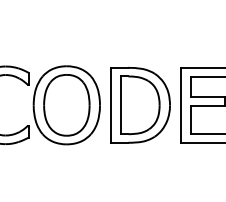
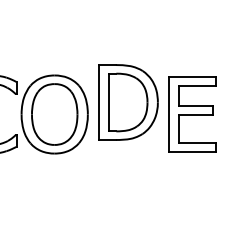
part: (140, 105) -> (128, 102), moved

